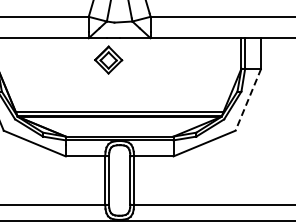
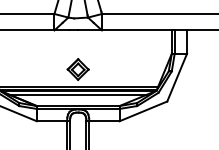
part: (108, 59) -> (78, 69), moved
line: (248, 99) -> (177, 77), dashed -> solid
line: (119, 121) -> (78, 94), added

